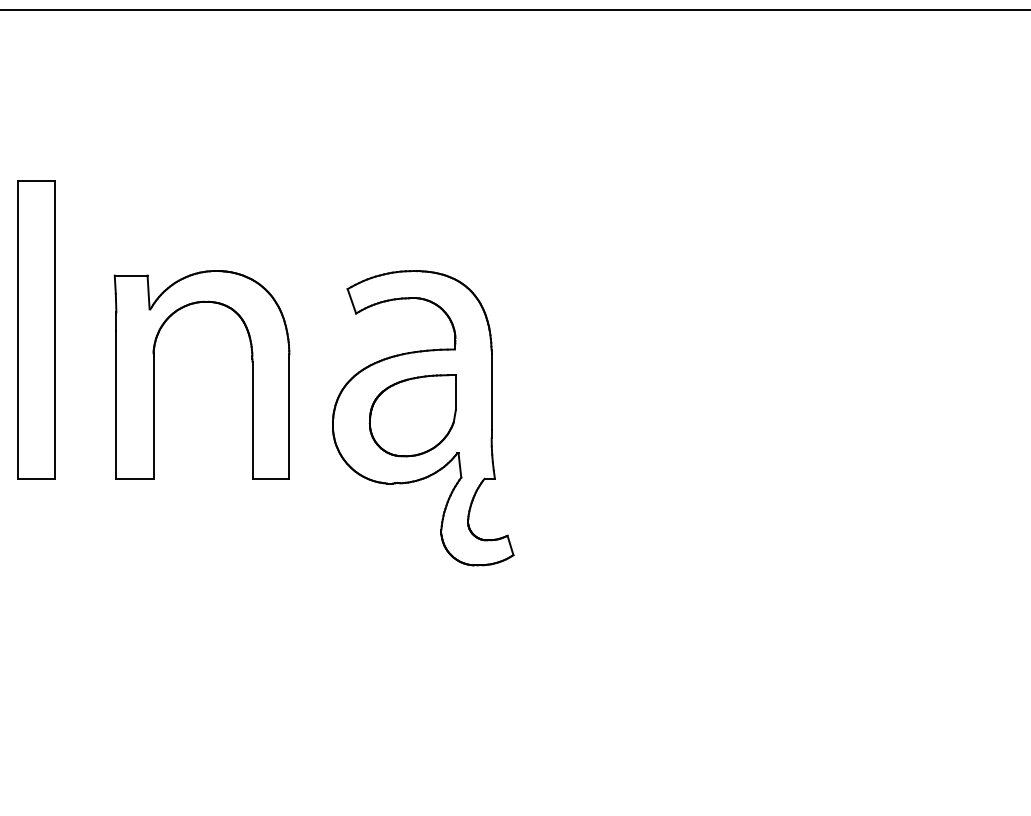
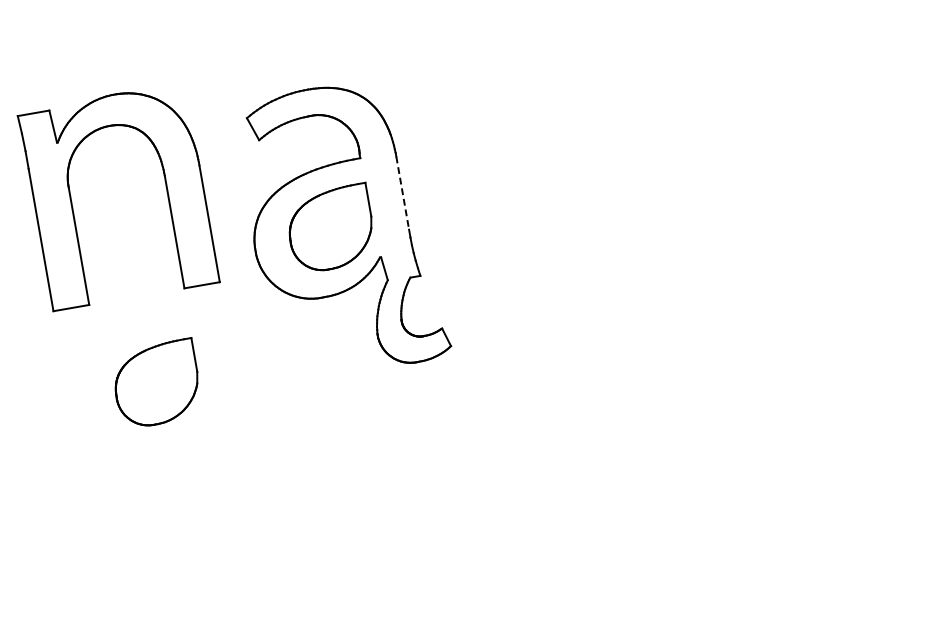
part: (154, 374) -> (72, 204), moved
line: (491, 392) -> (402, 193), solid -> dashed
part: (209, 541) -> (156, 384), added

